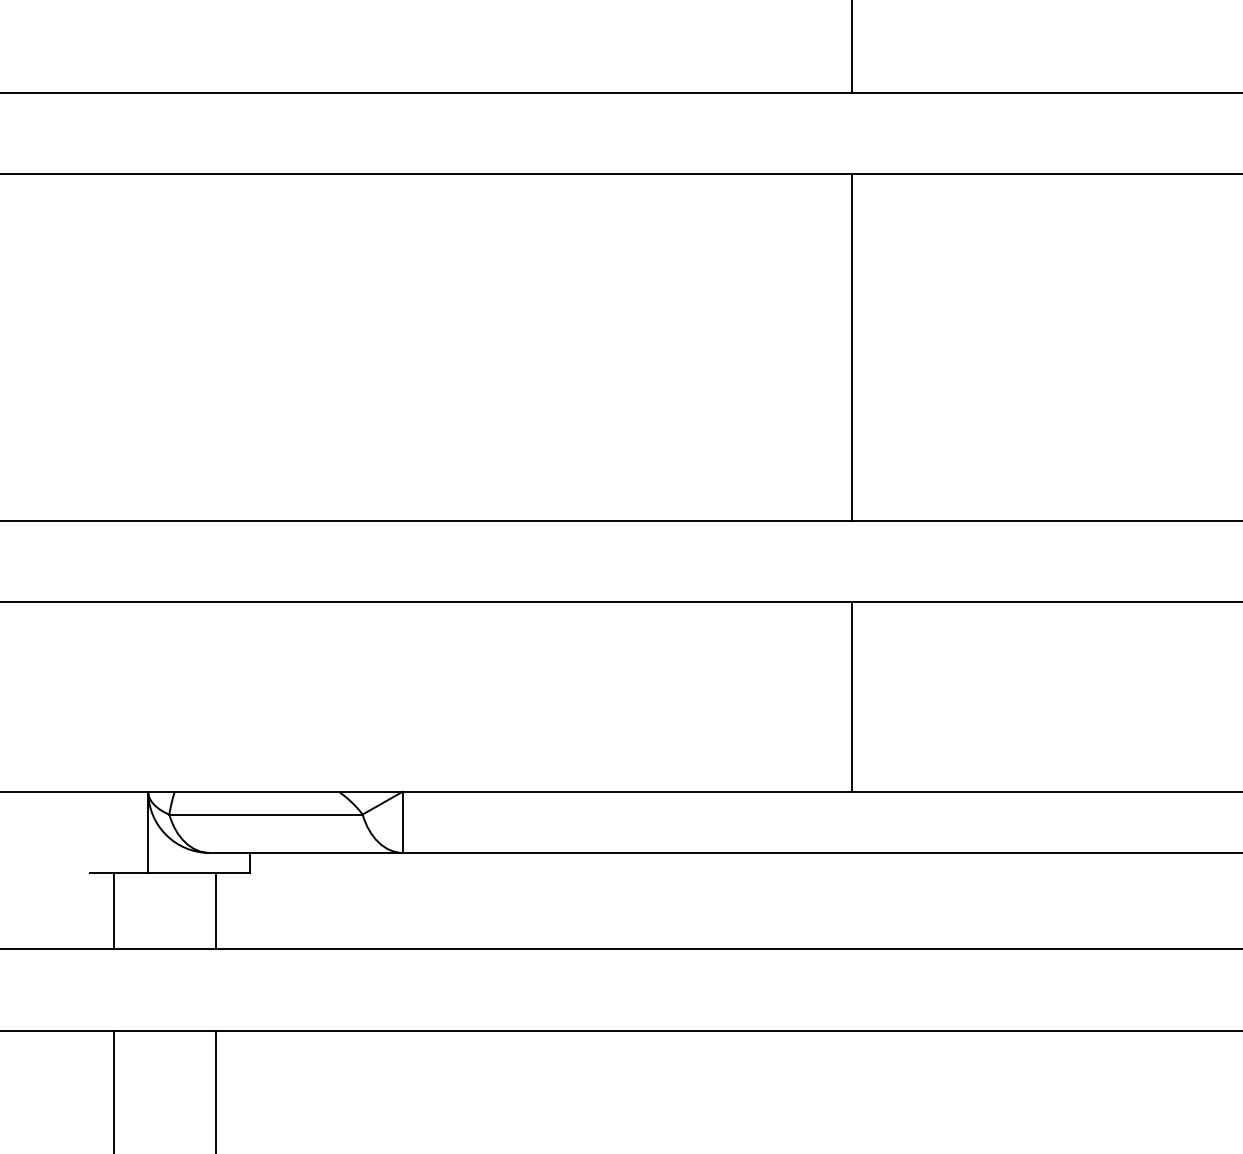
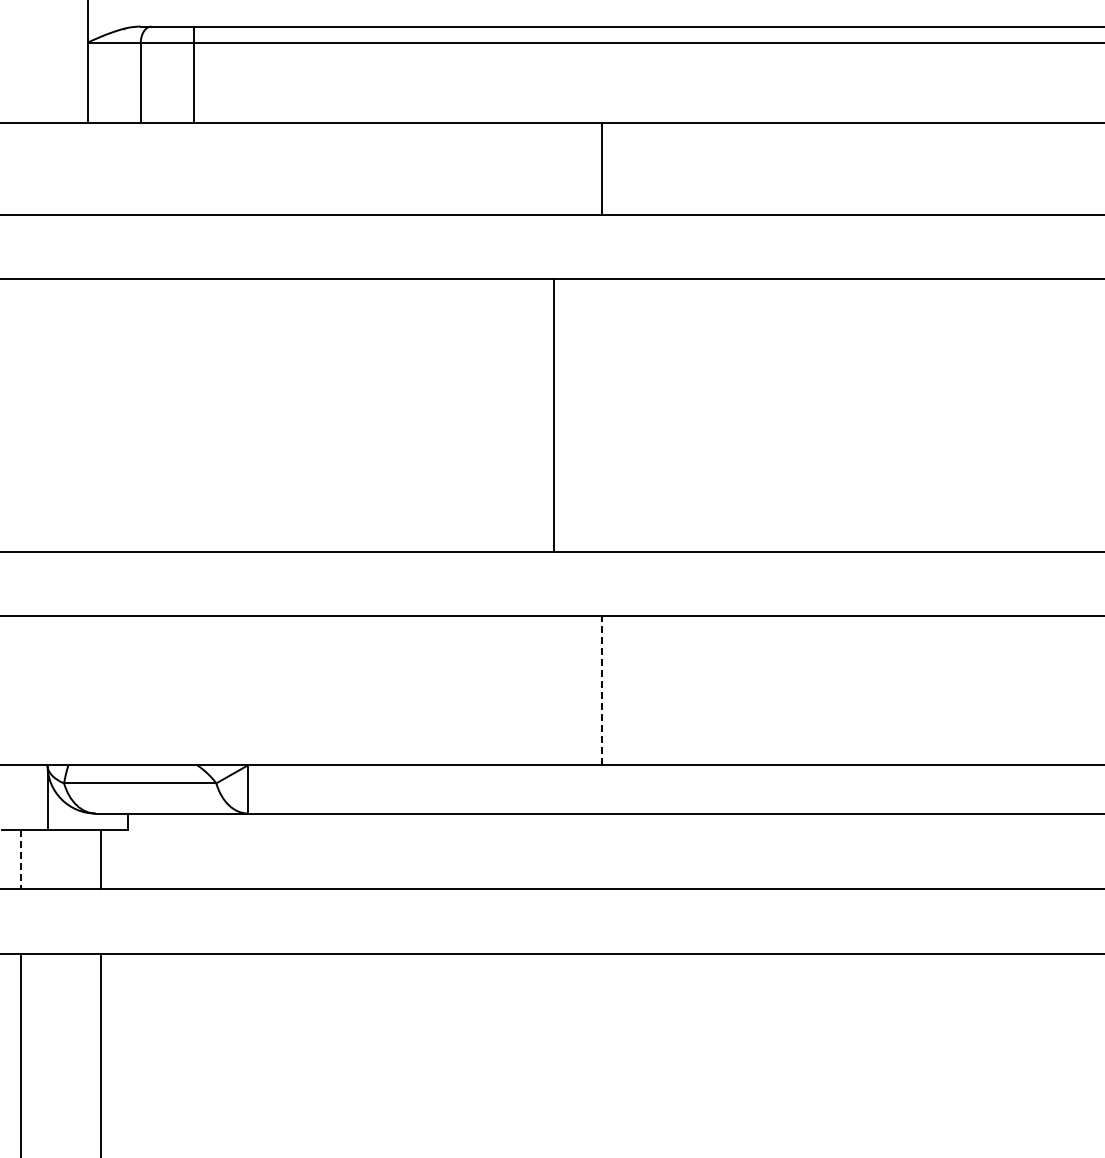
line: (851, 347) -> (553, 415), moved
line: (851, 696) -> (601, 690), solid -> dashed
line: (113, 911) -> (20, 859), solid -> dashed

